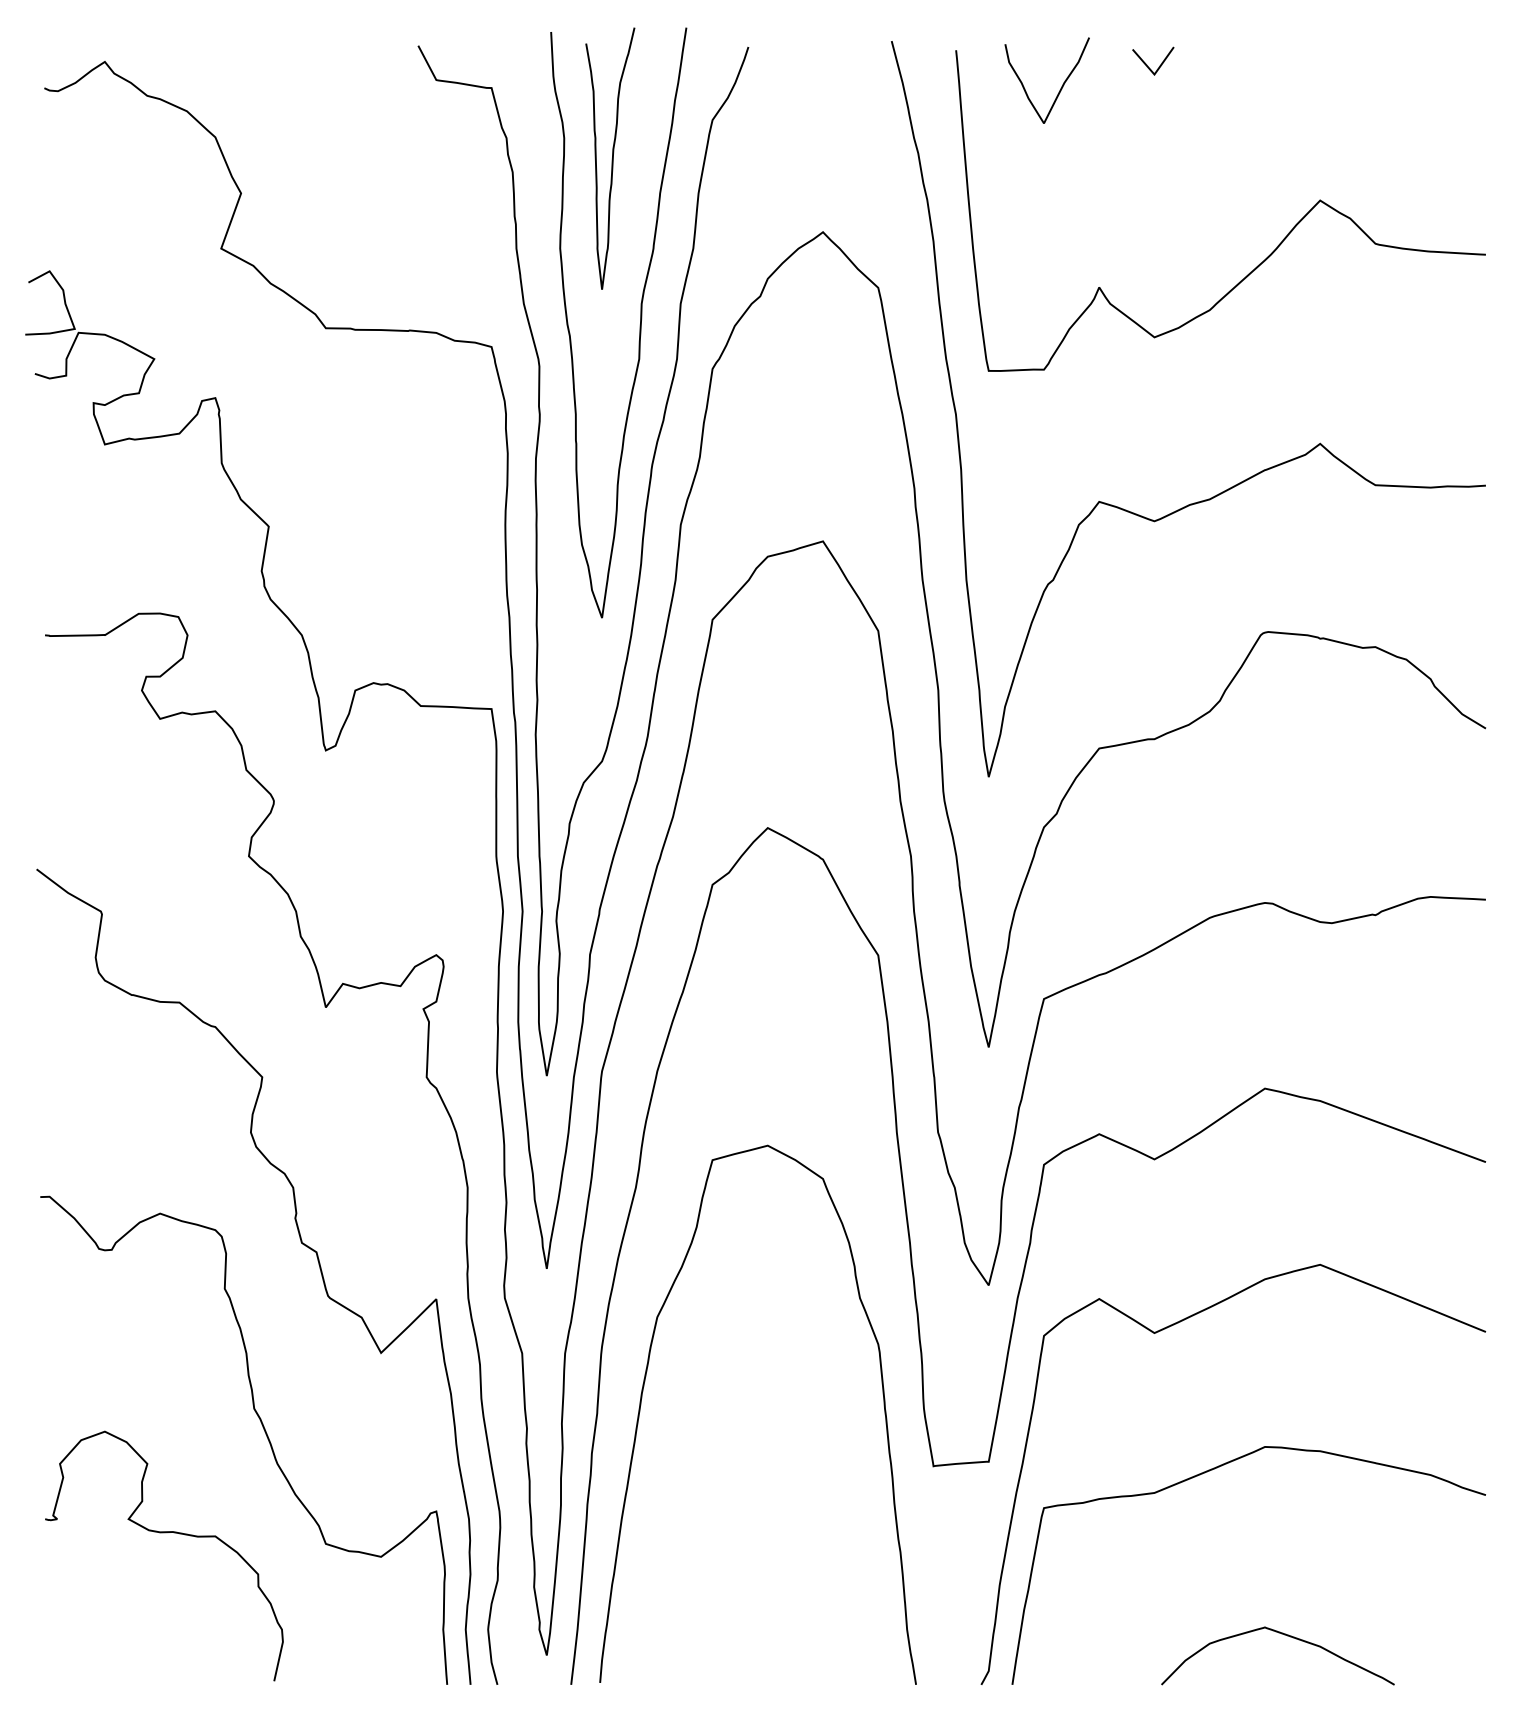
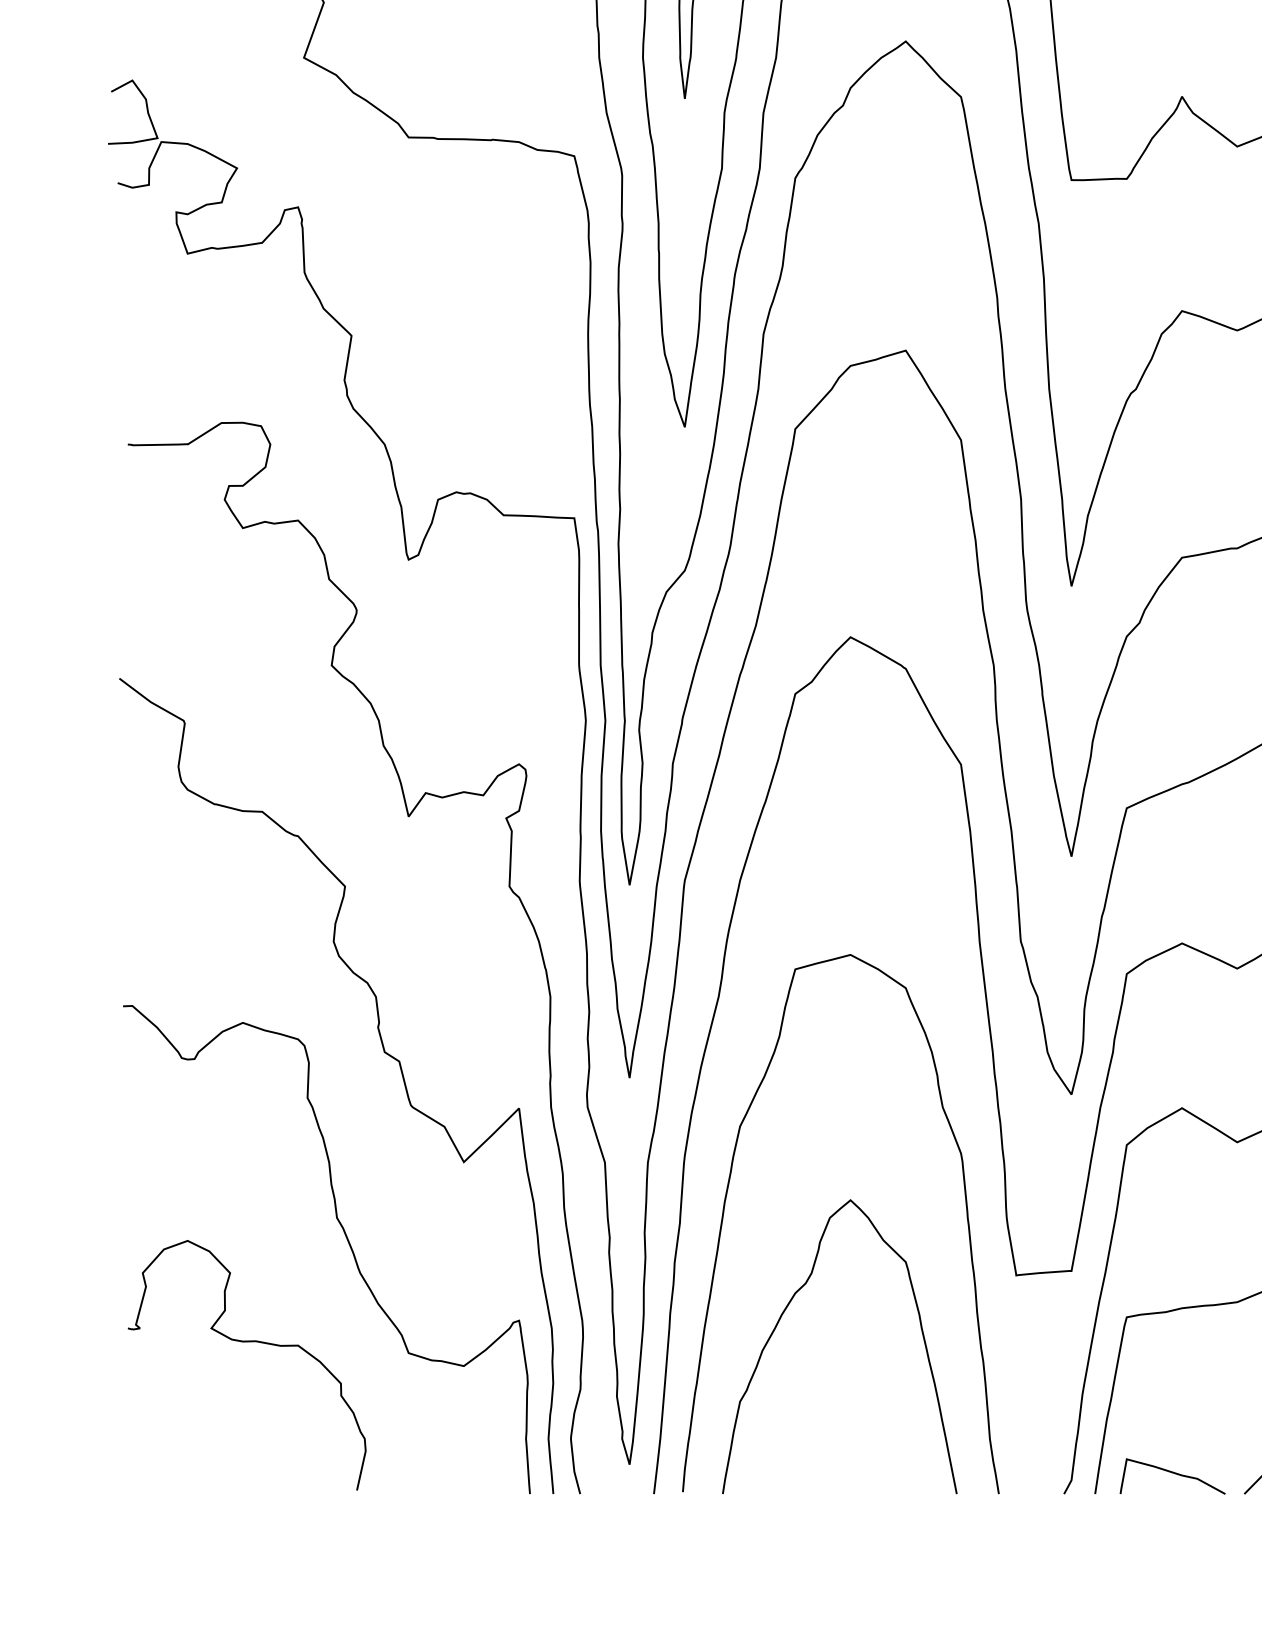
curve: (702, 1502) -> (785, 1311), added
curve: (1089, 1664) -> (1172, 1473), added

